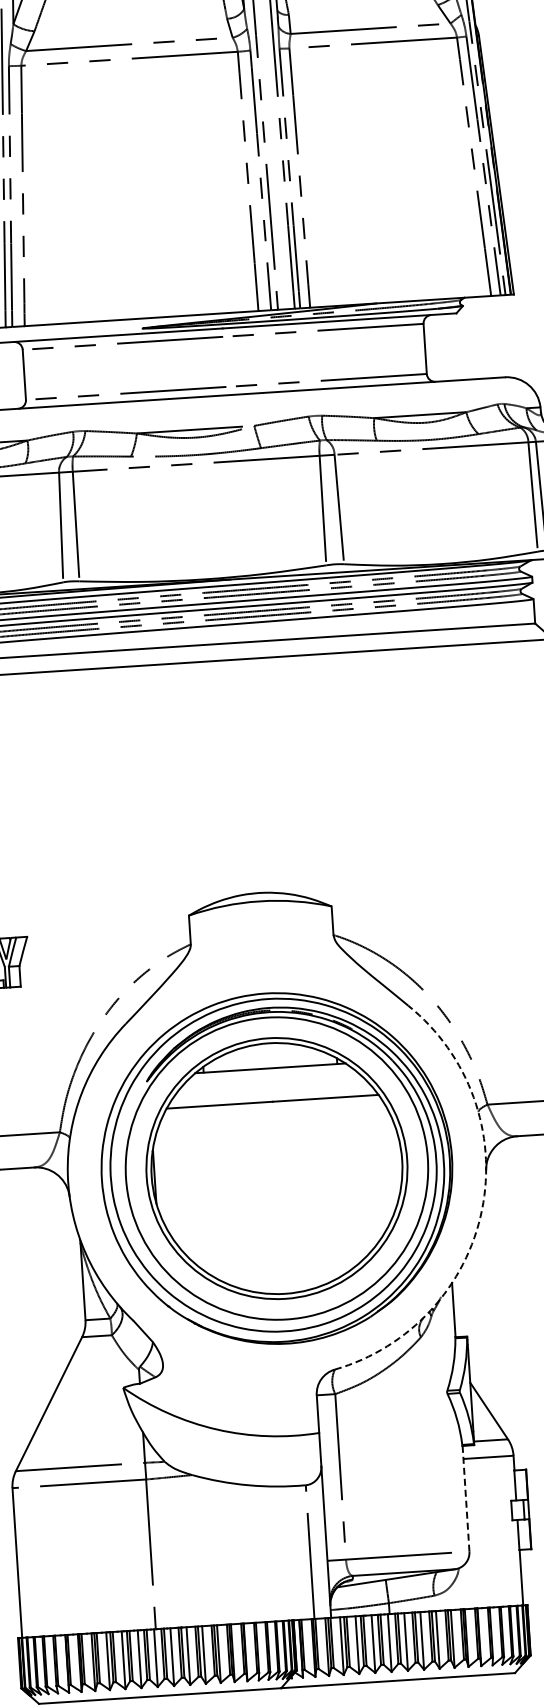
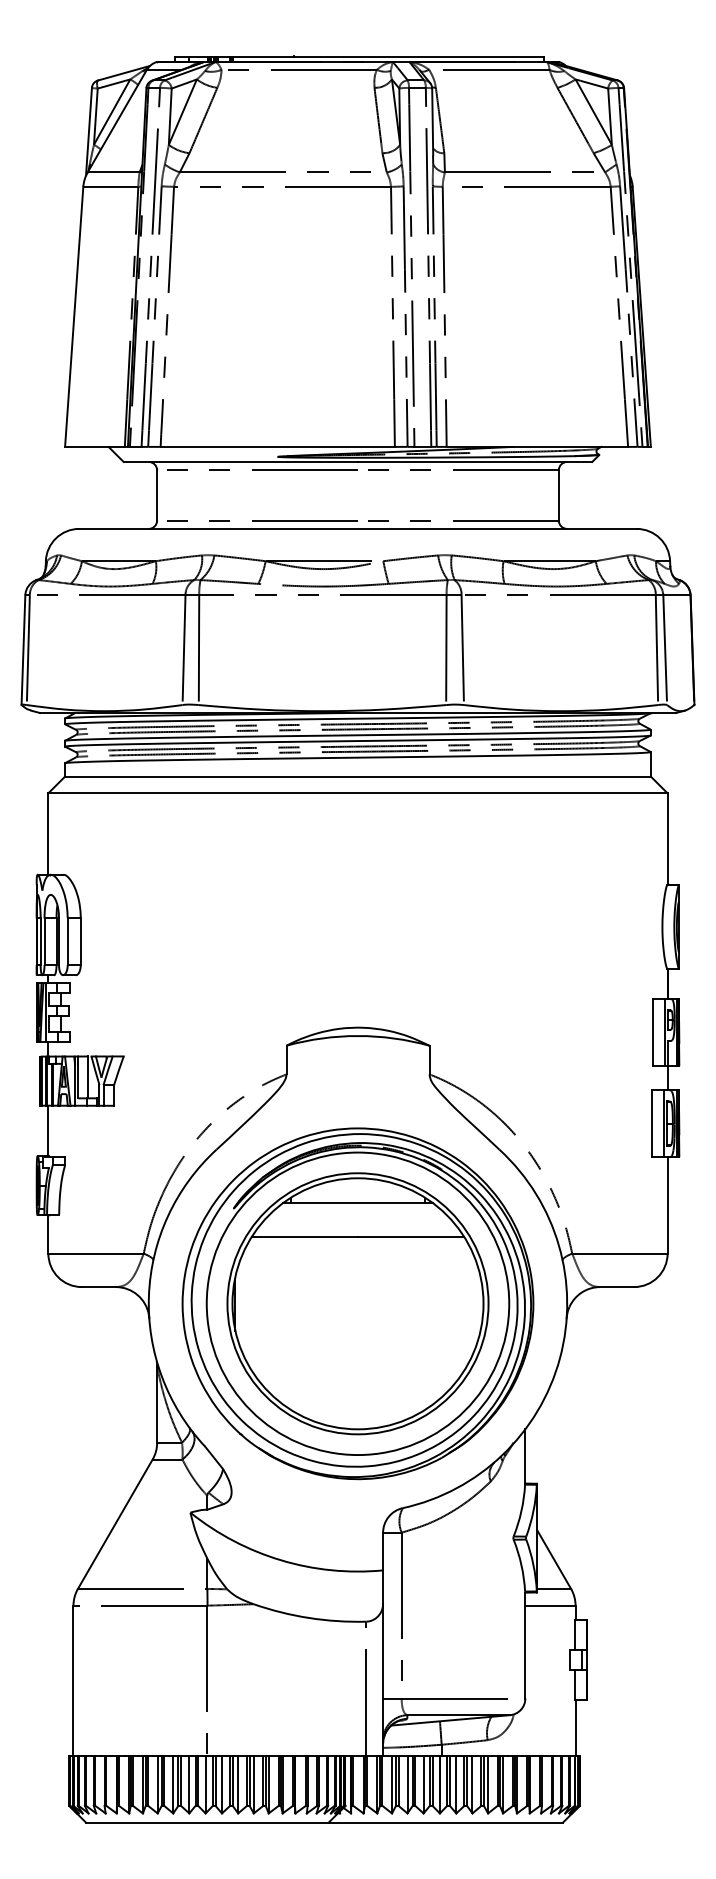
arc: (481, 1210) -> (559, 1358), dashed -> solid
line: (466, 1498) -> (525, 1645), dashed -> solid

